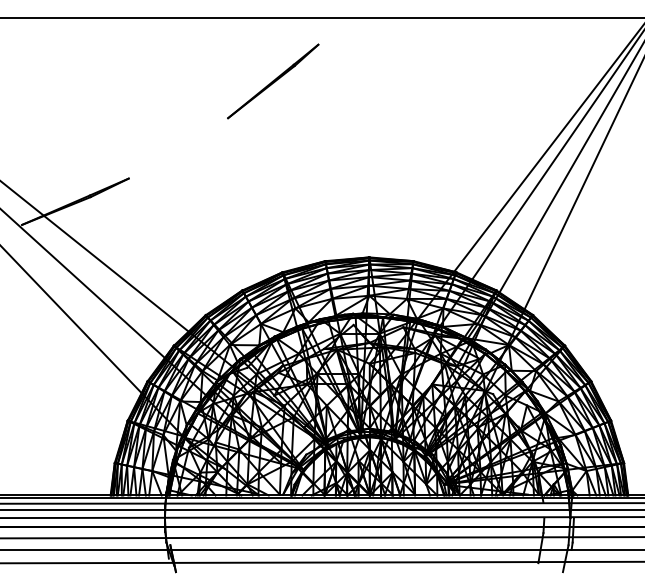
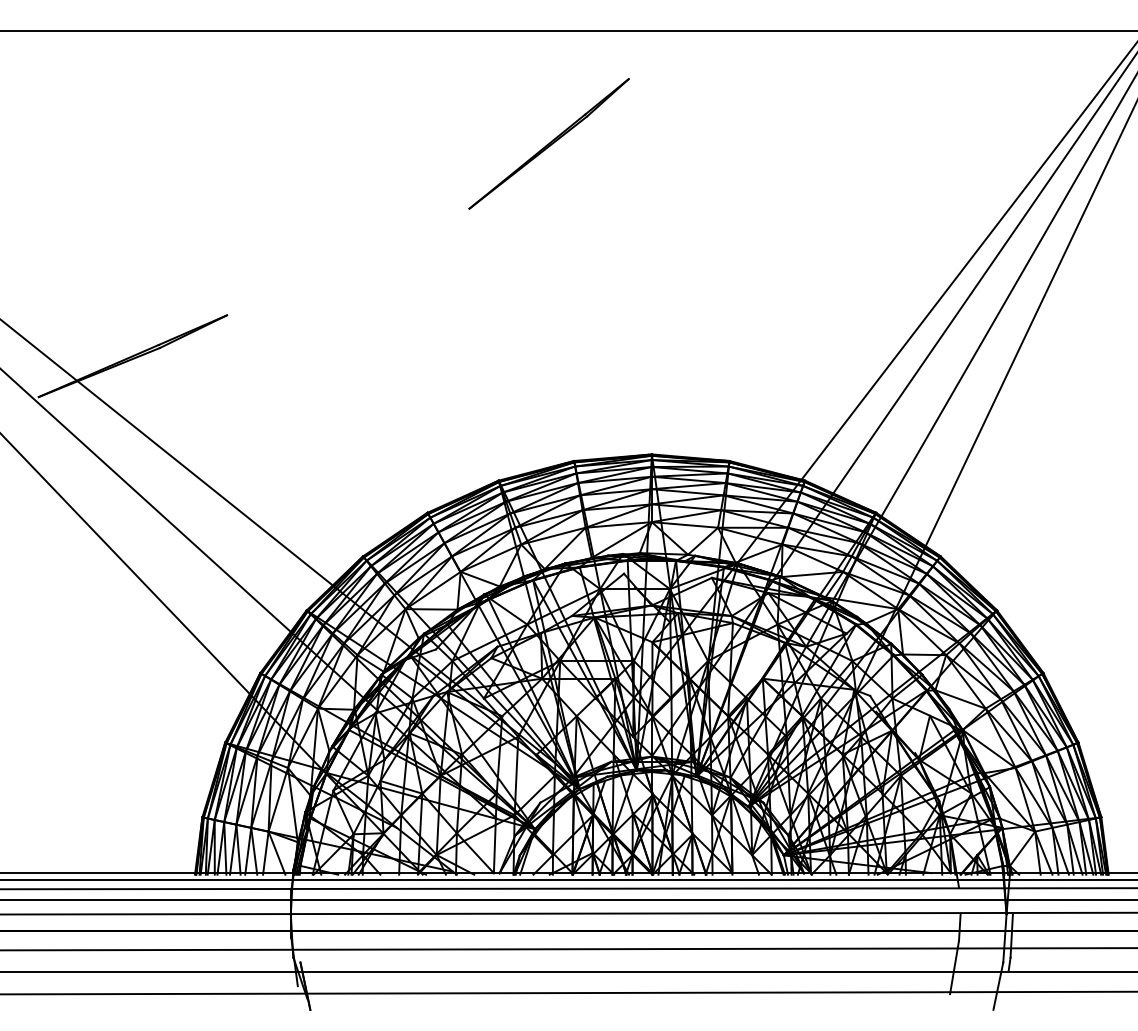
line: (273, 81) -> (549, 143), moved

